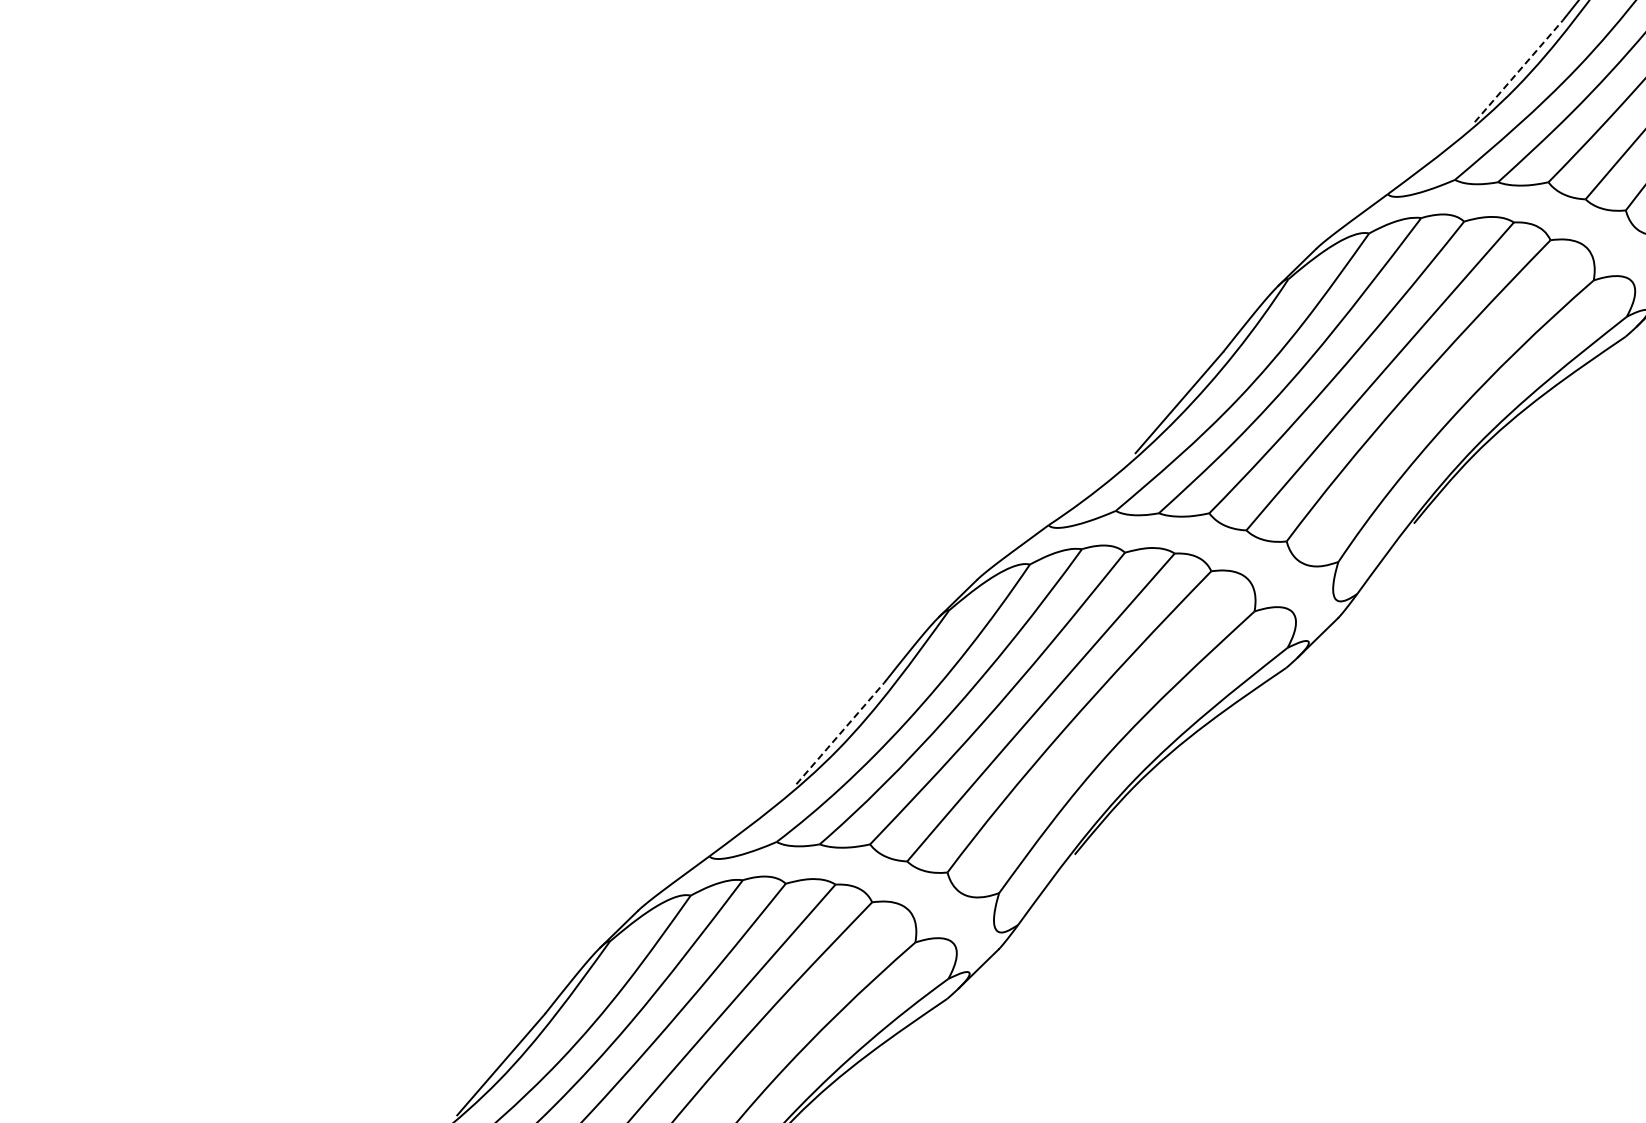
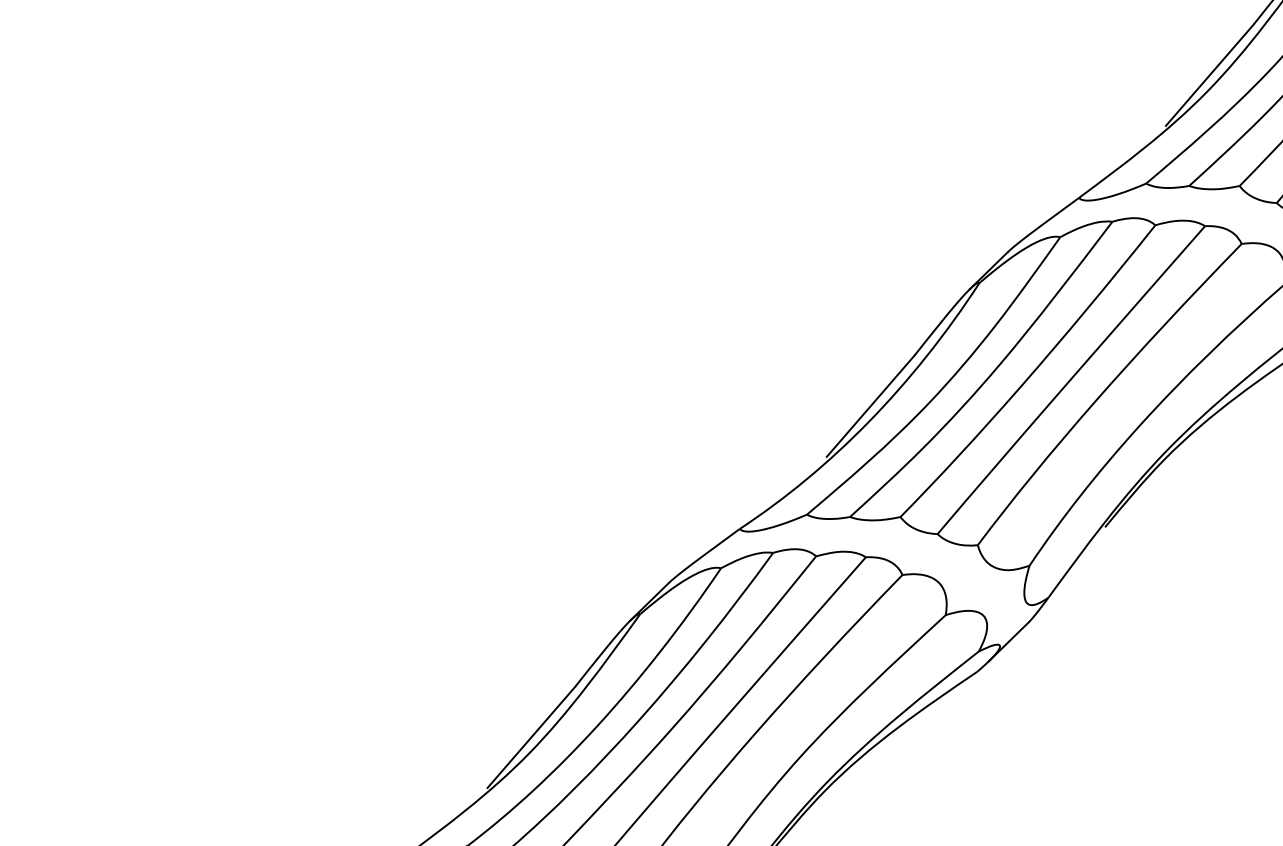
line: (1518, 71) -> (1209, 75), dashed -> solid
line: (840, 733) -> (531, 737), dashed -> solid

